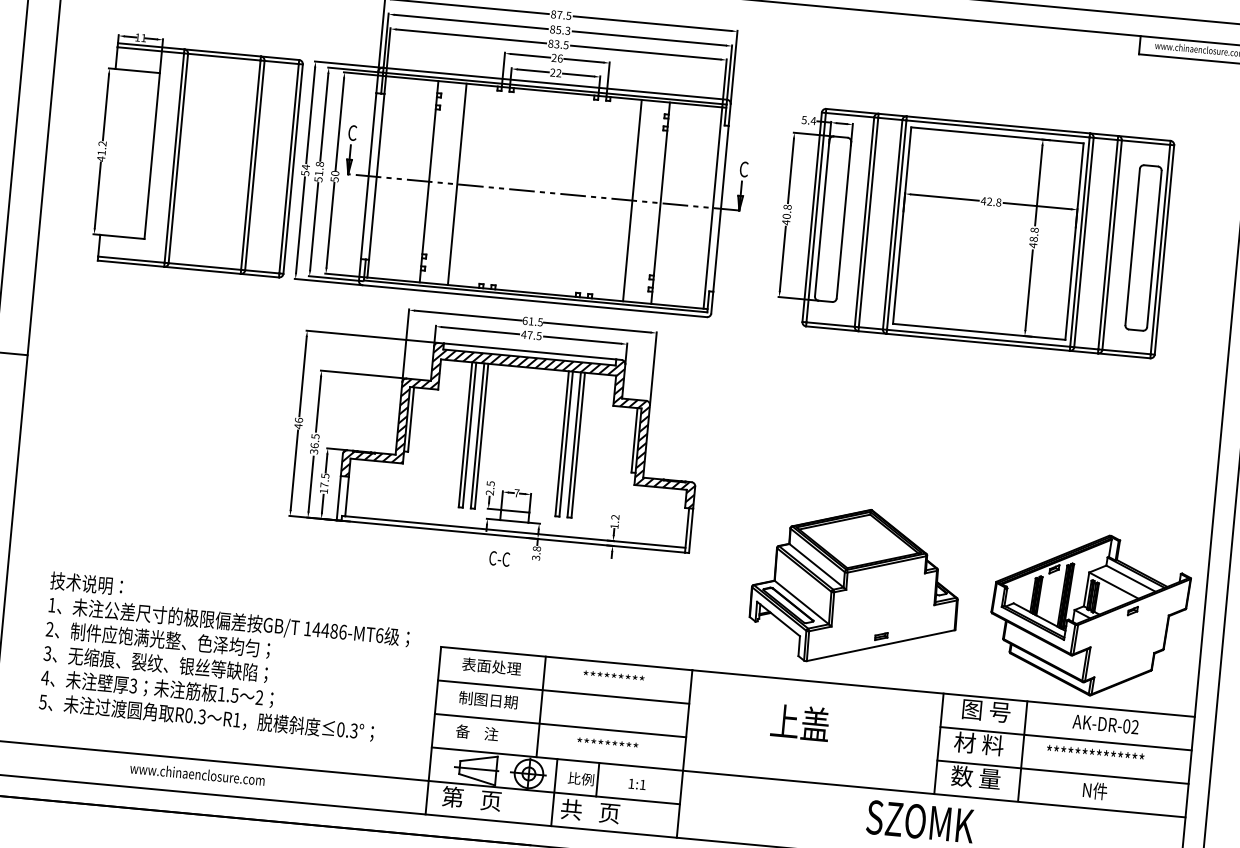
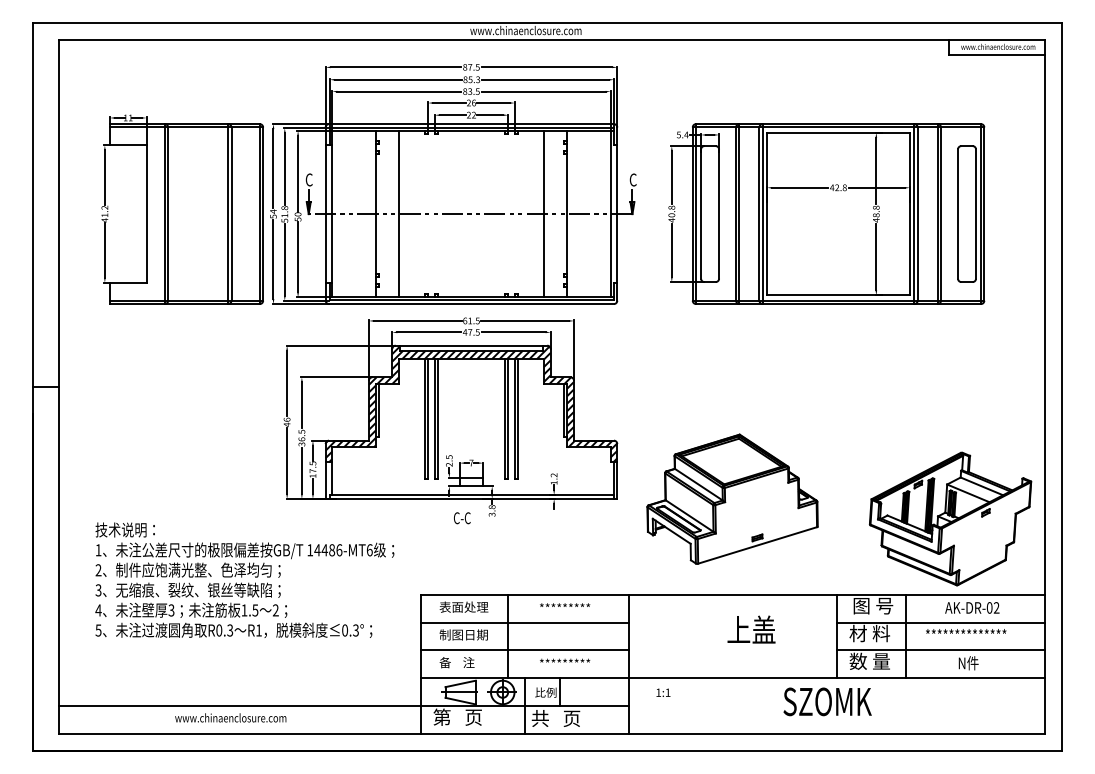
part: (855, 586) -> (732, 498), moved
text: (225, 656) -> (244, 579), moved
text: (800, 722) -> (751, 629), moved
text: (637, 784) -> (663, 692), moved

